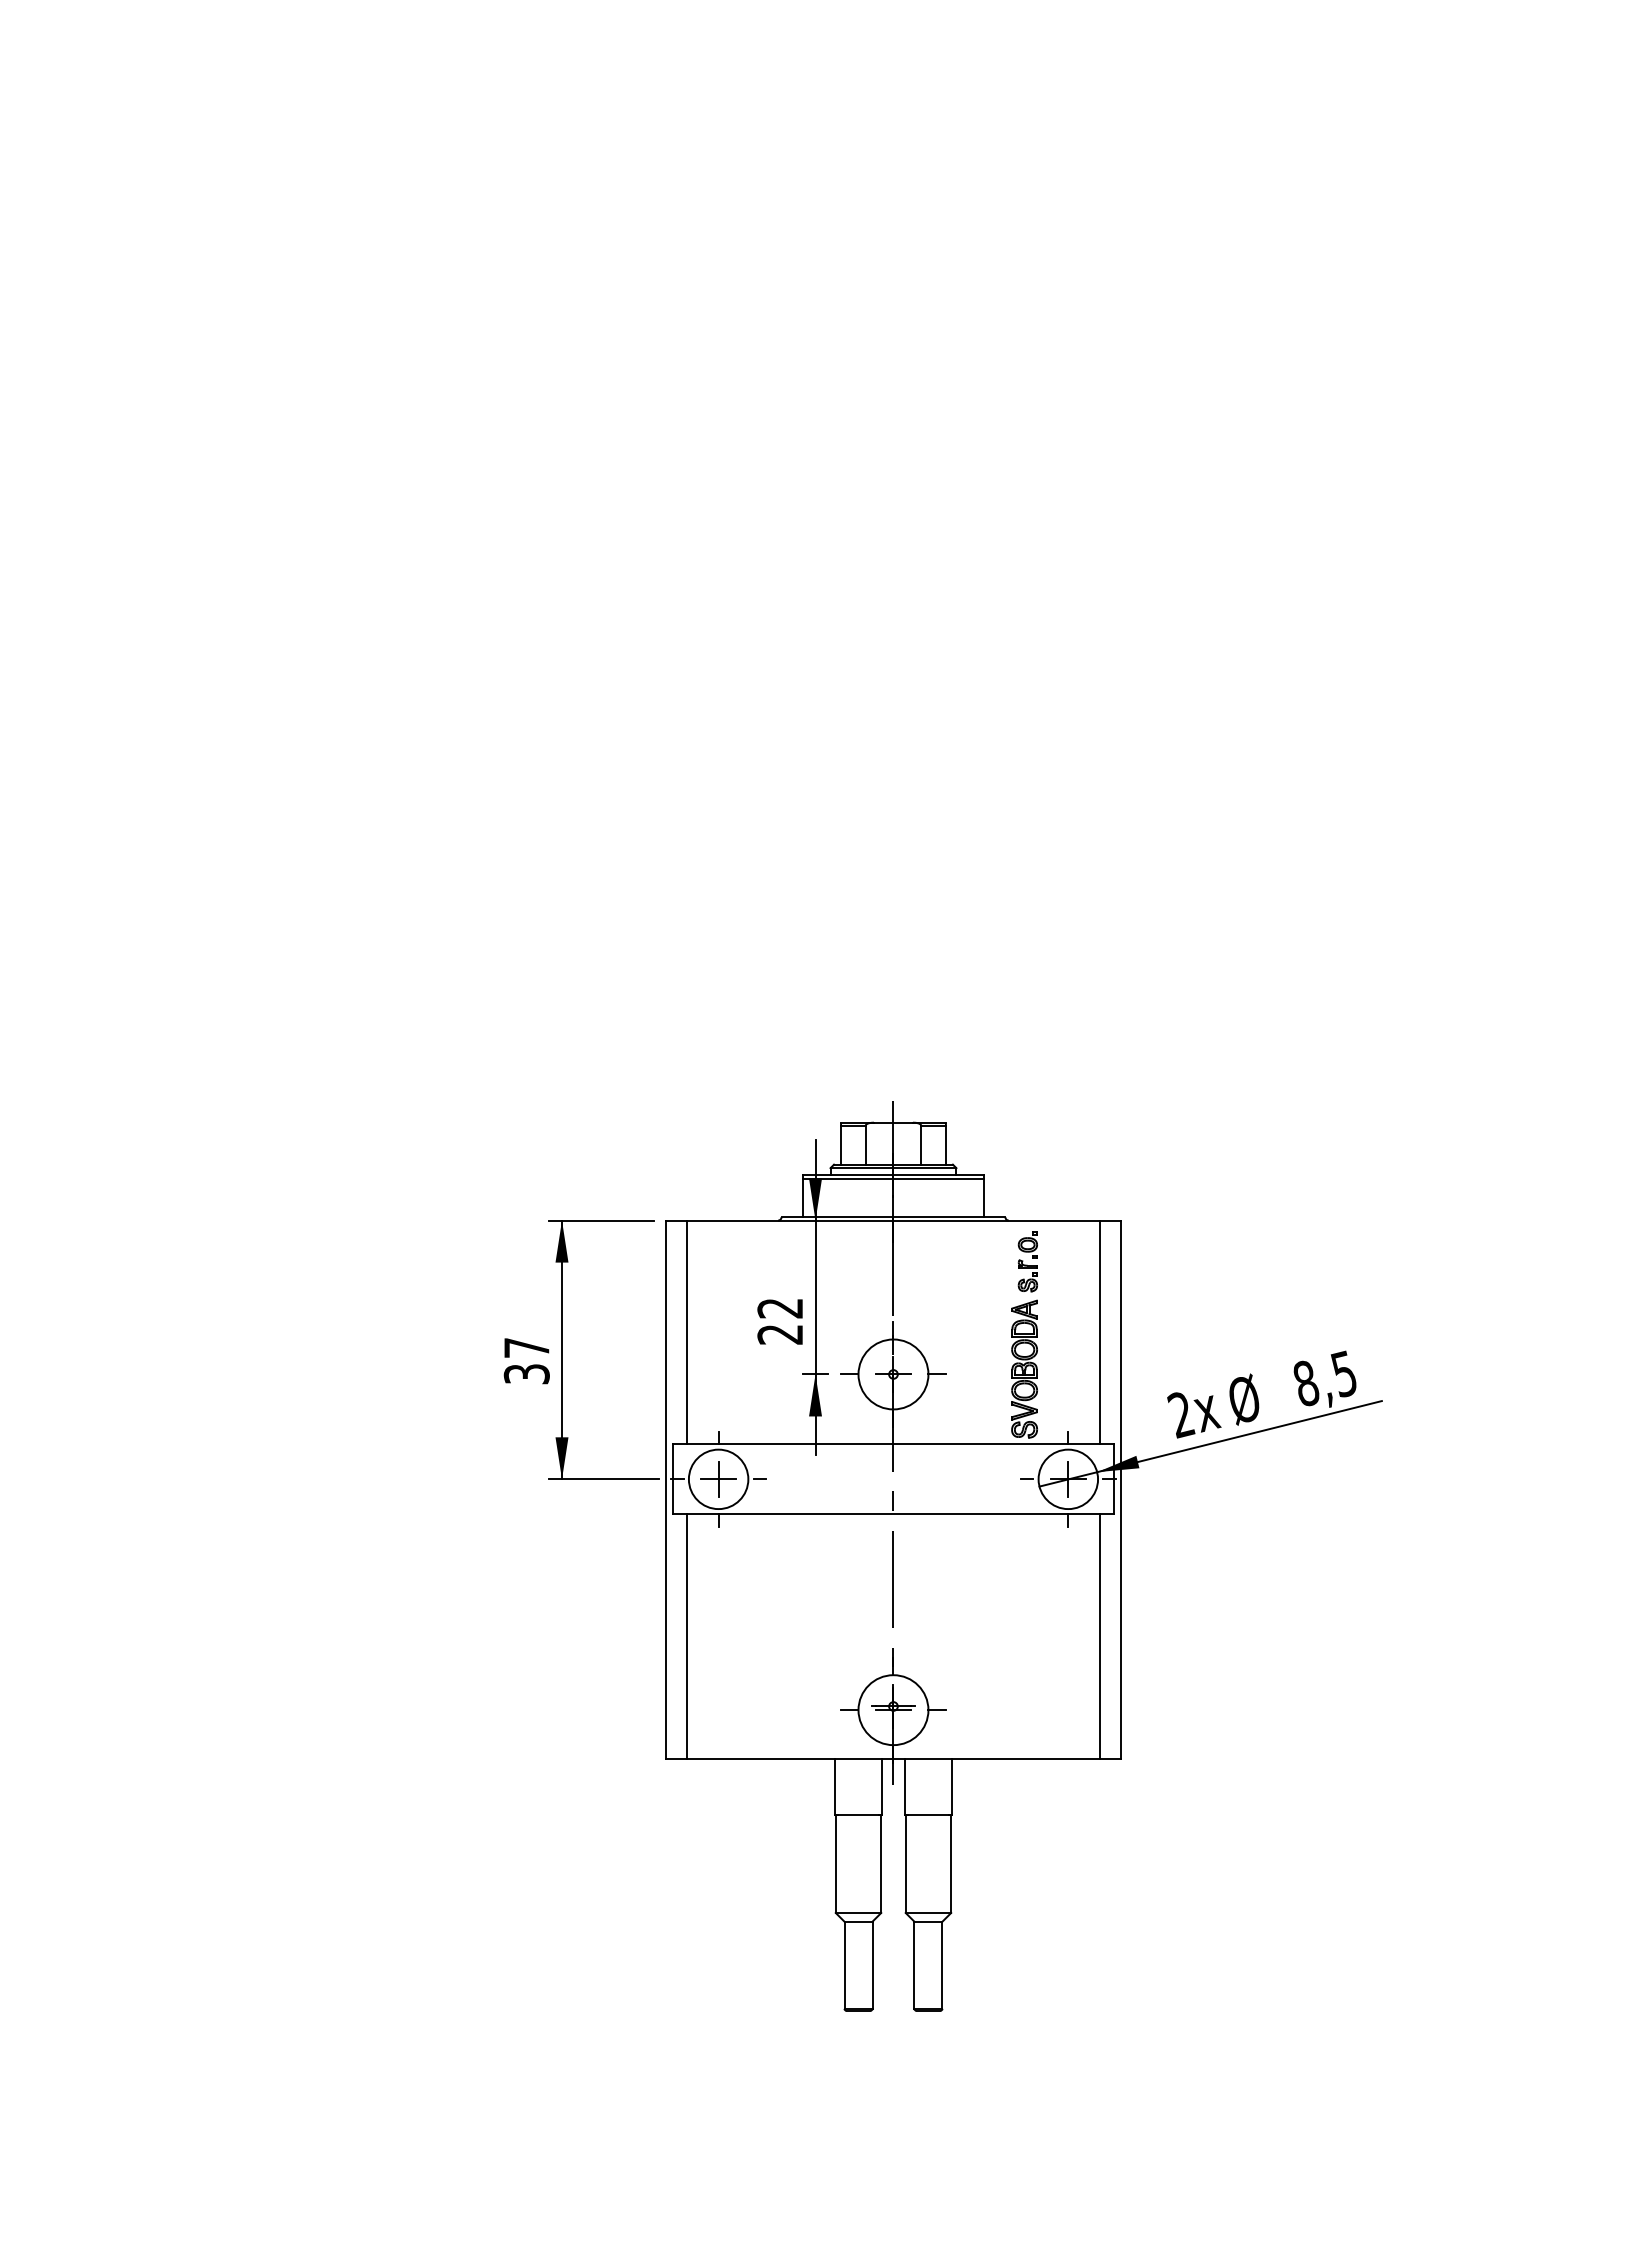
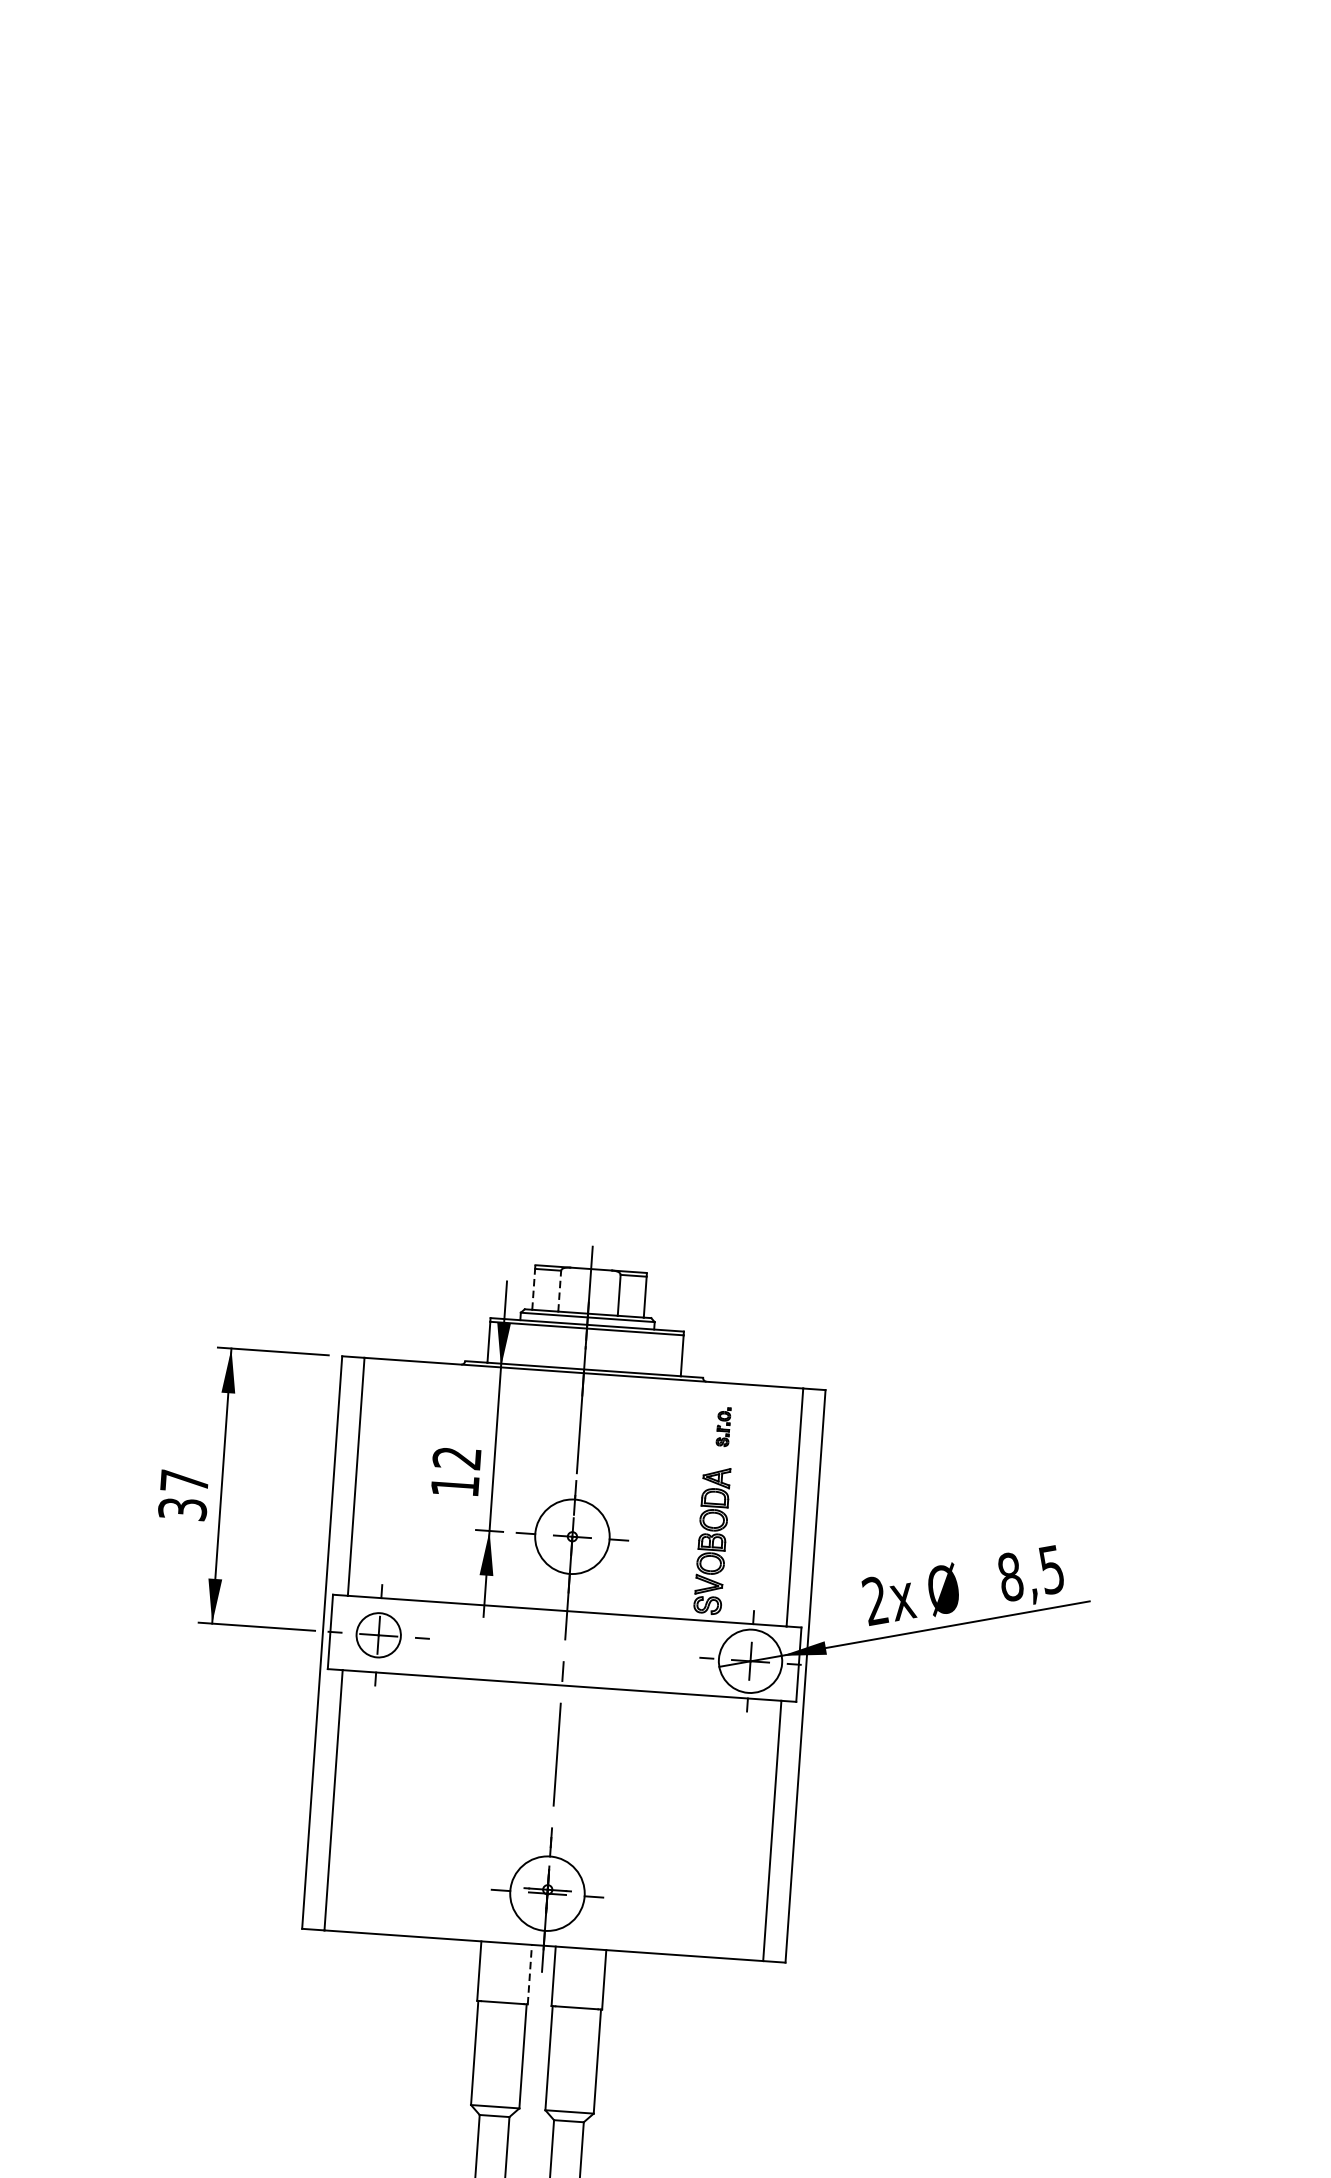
line: (841, 1144) -> (534, 1288), solid -> dashed
line: (865, 1144) -> (559, 1290), solid -> dashed
part: (1027, 1261) -> (723, 1426), size x0.6
text: (779, 1334) -> (454, 1485), 22 -> 12
circle: (718, 1479) -> (378, 1635), size x0.7
line: (882, 1787) -> (530, 1975), solid -> dashed

